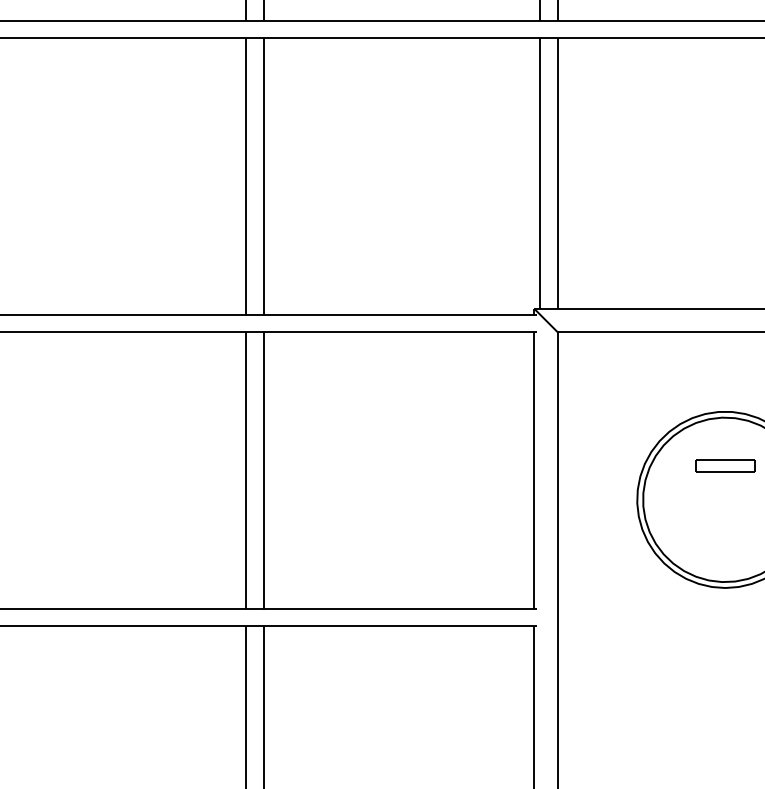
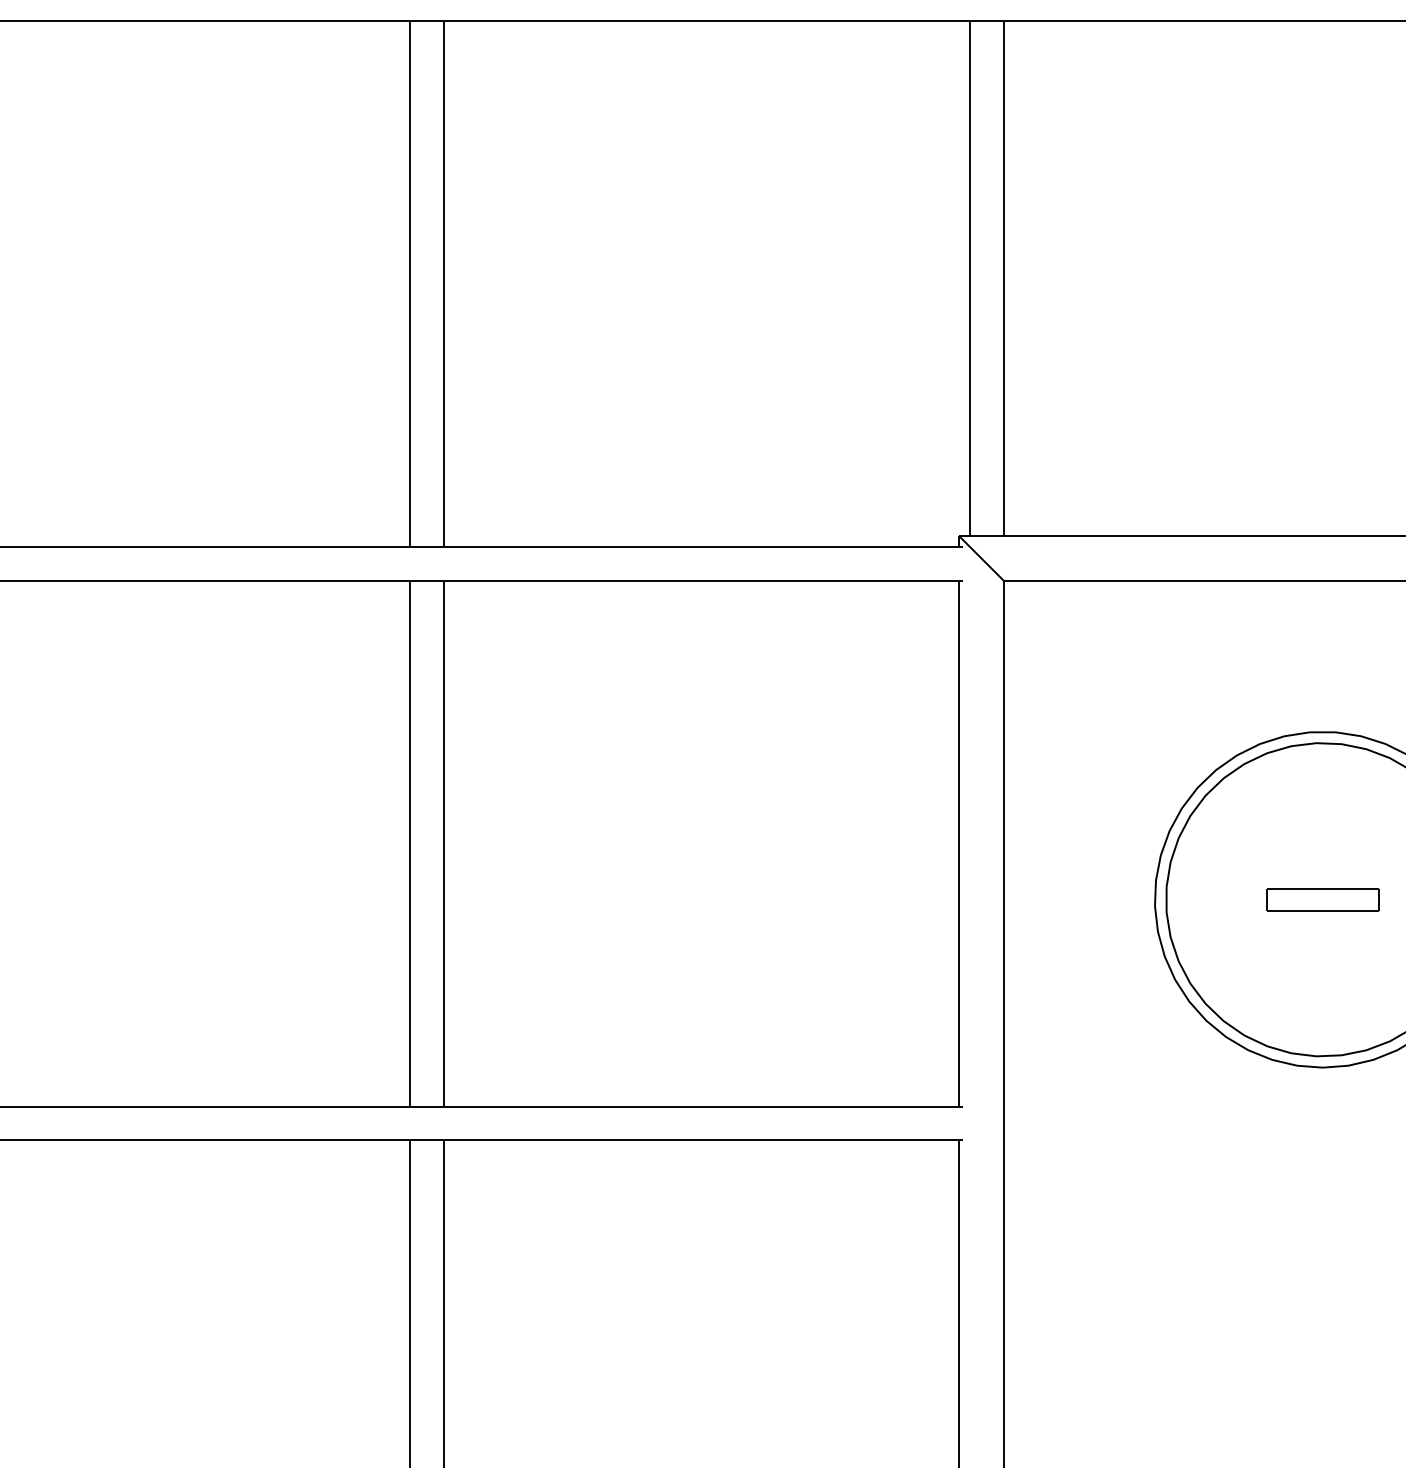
part: (725, 465) -> (1323, 899), moved

